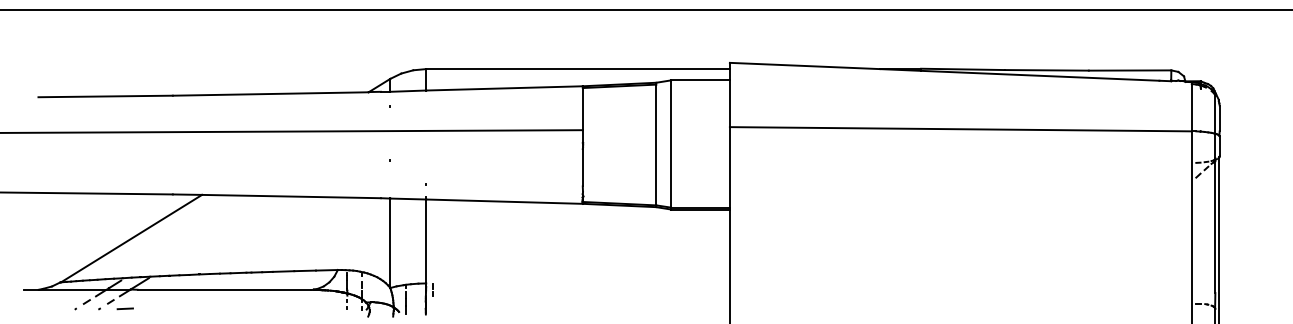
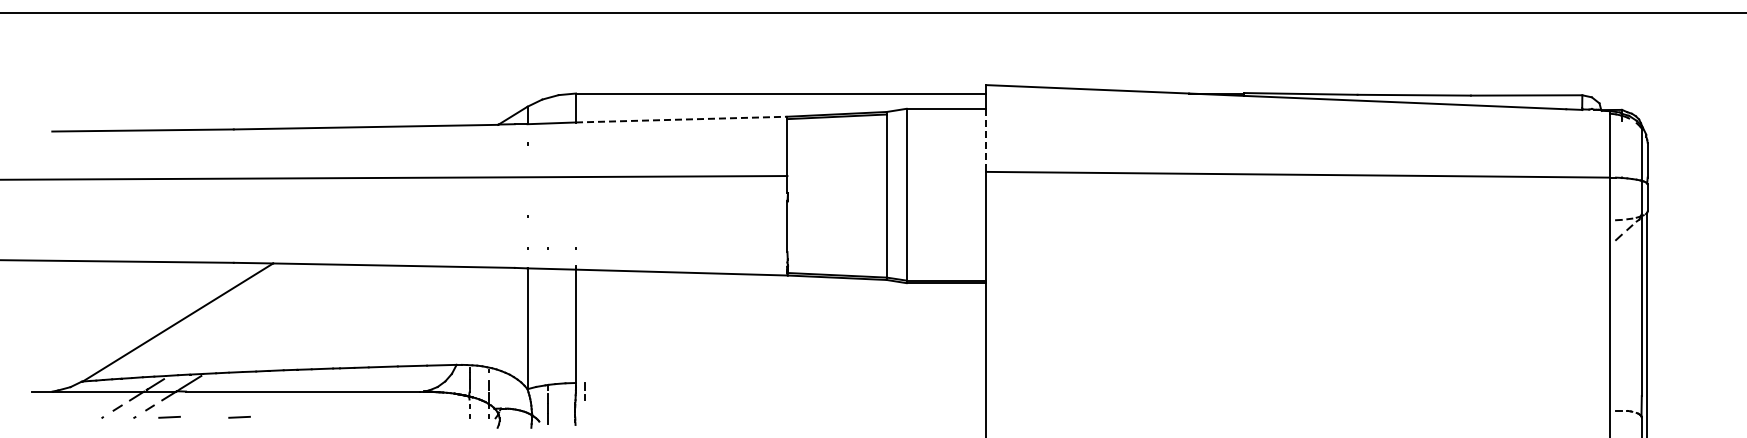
line: (504, 88) -> (681, 119), solid -> dashed
line: (730, 103) -> (986, 140), solid -> dashed
line: (177, 308) -> (239, 417), added

